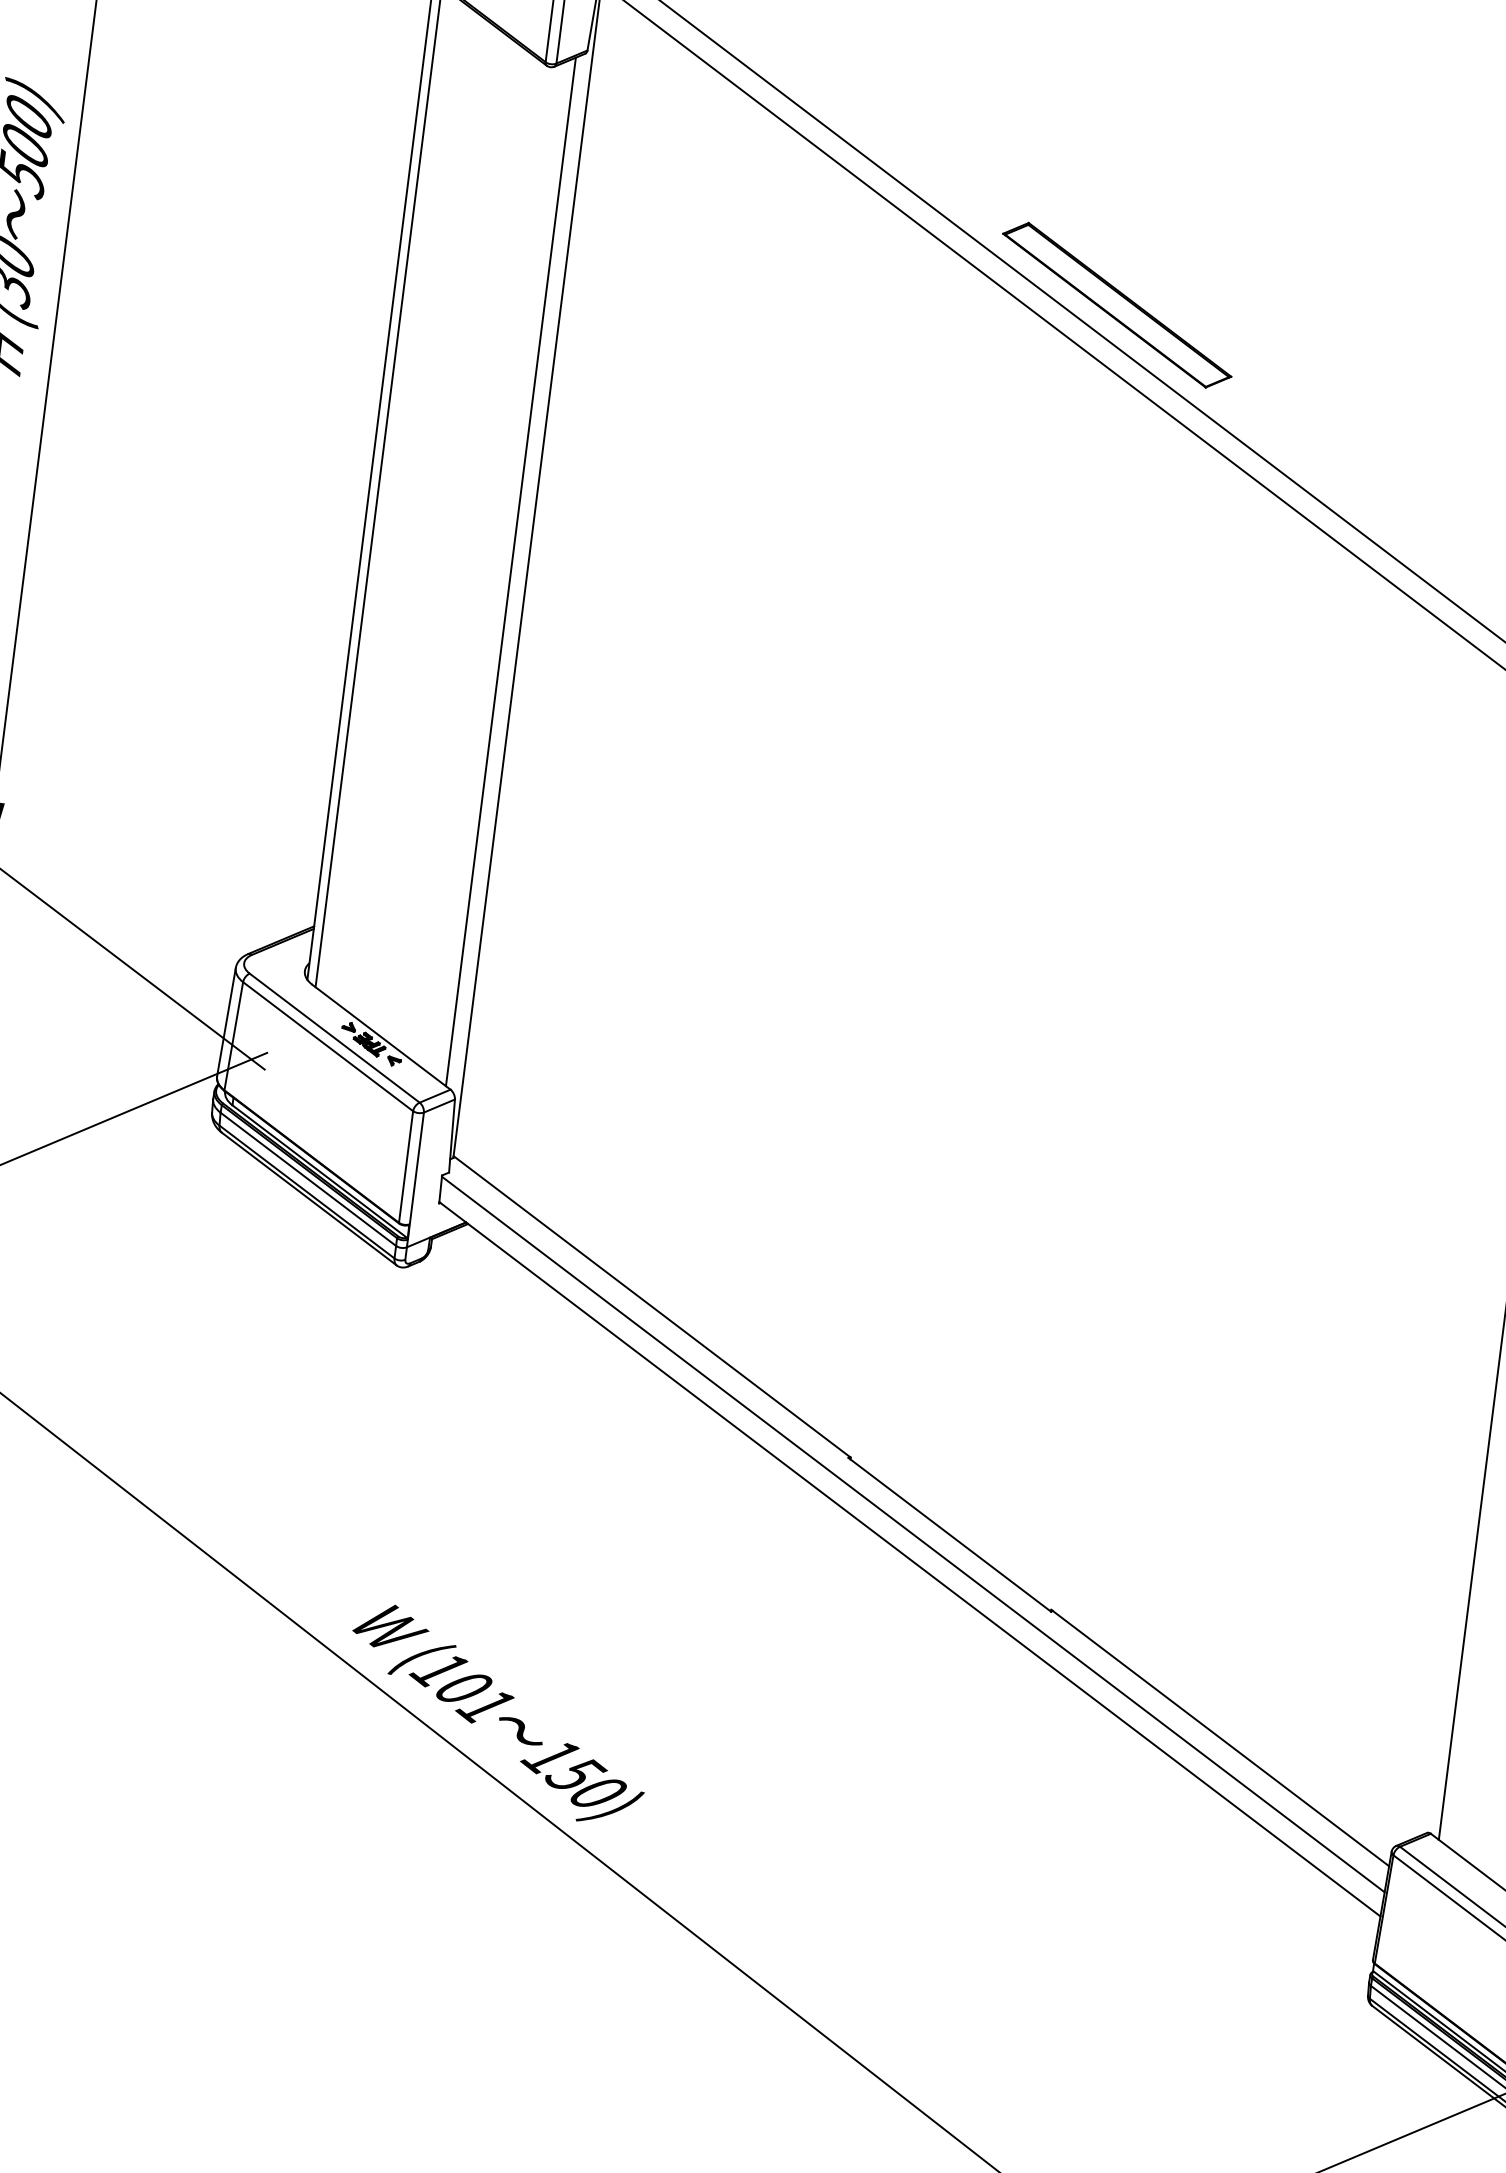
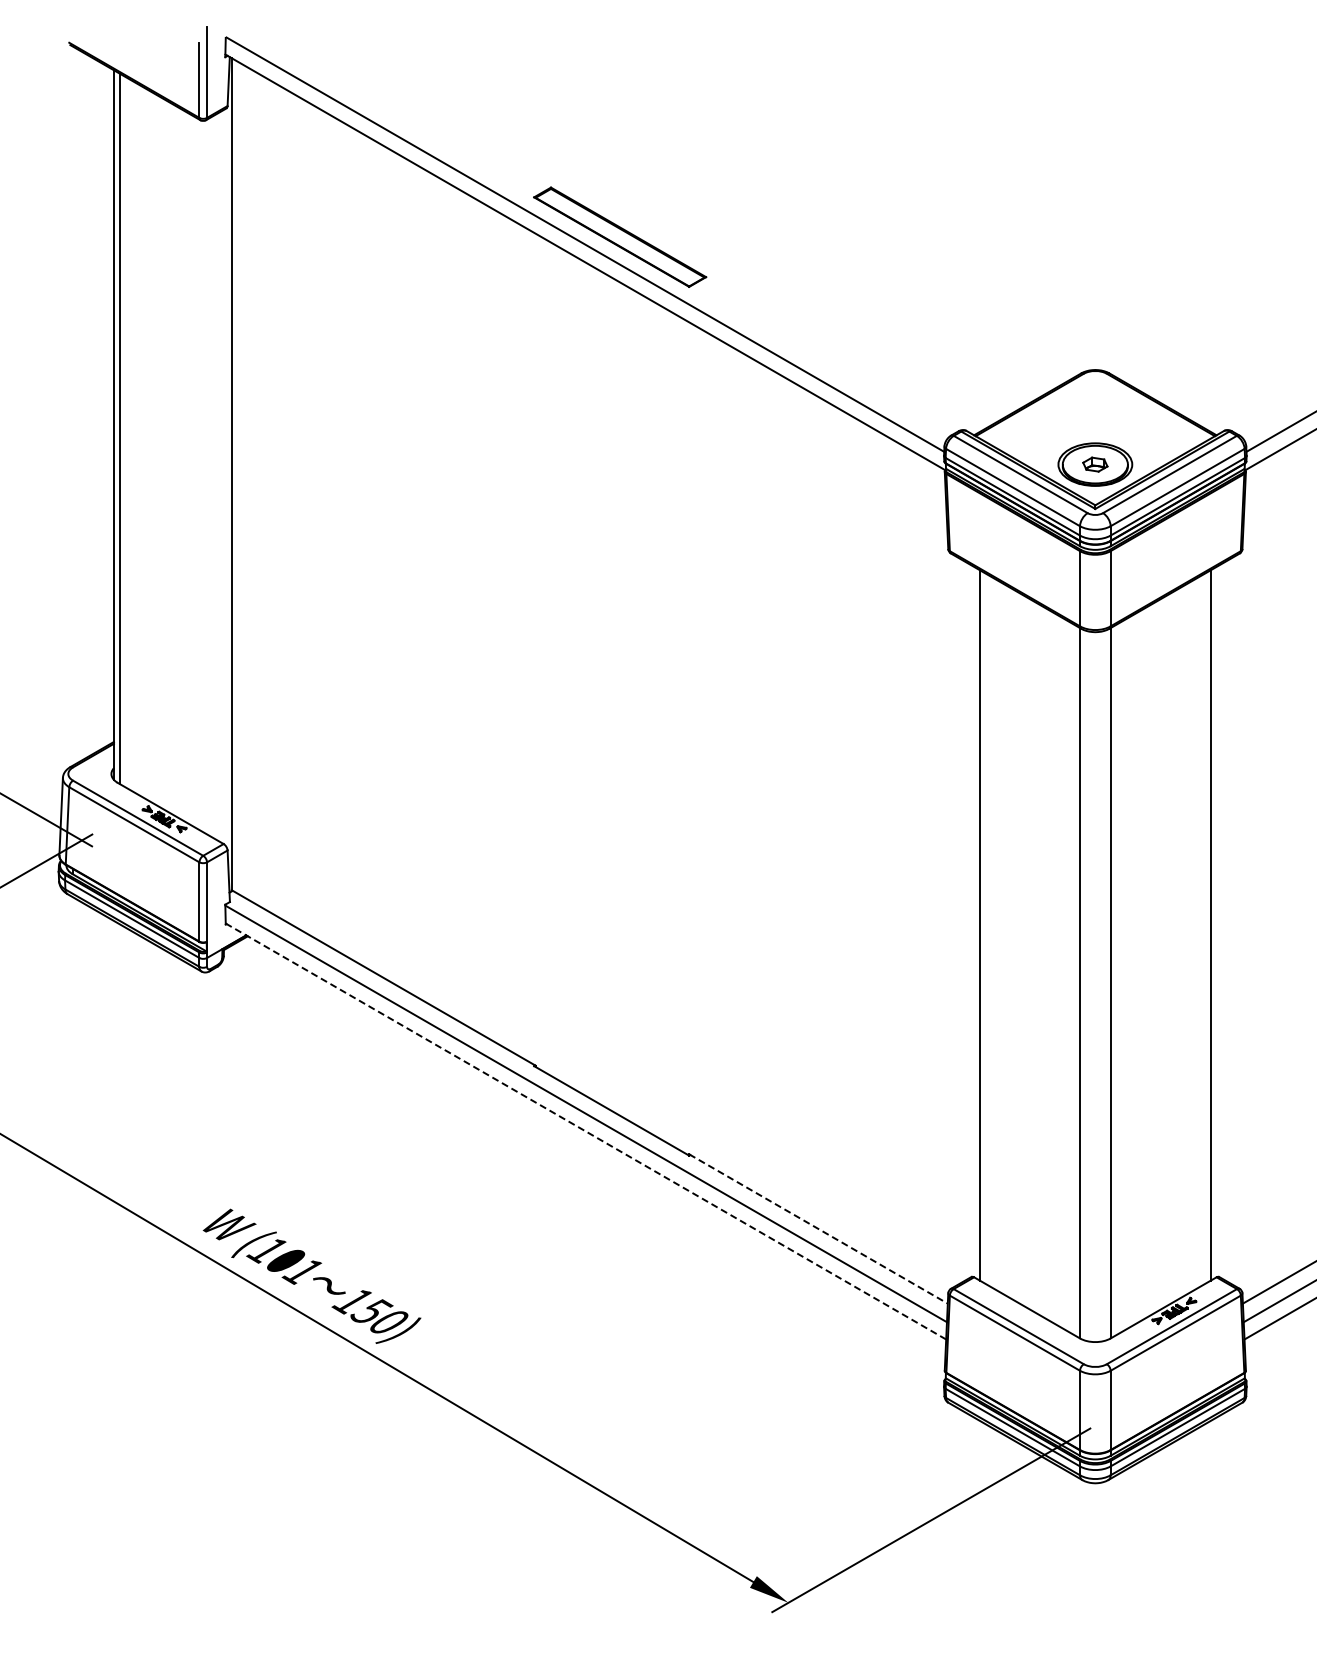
line: (511, 571) -> (220, 476), removed
line: (909, 1559) -> (585, 1131), solid -> dashed
line: (1220, 1738) -> (818, 1229), solid -> dashed

